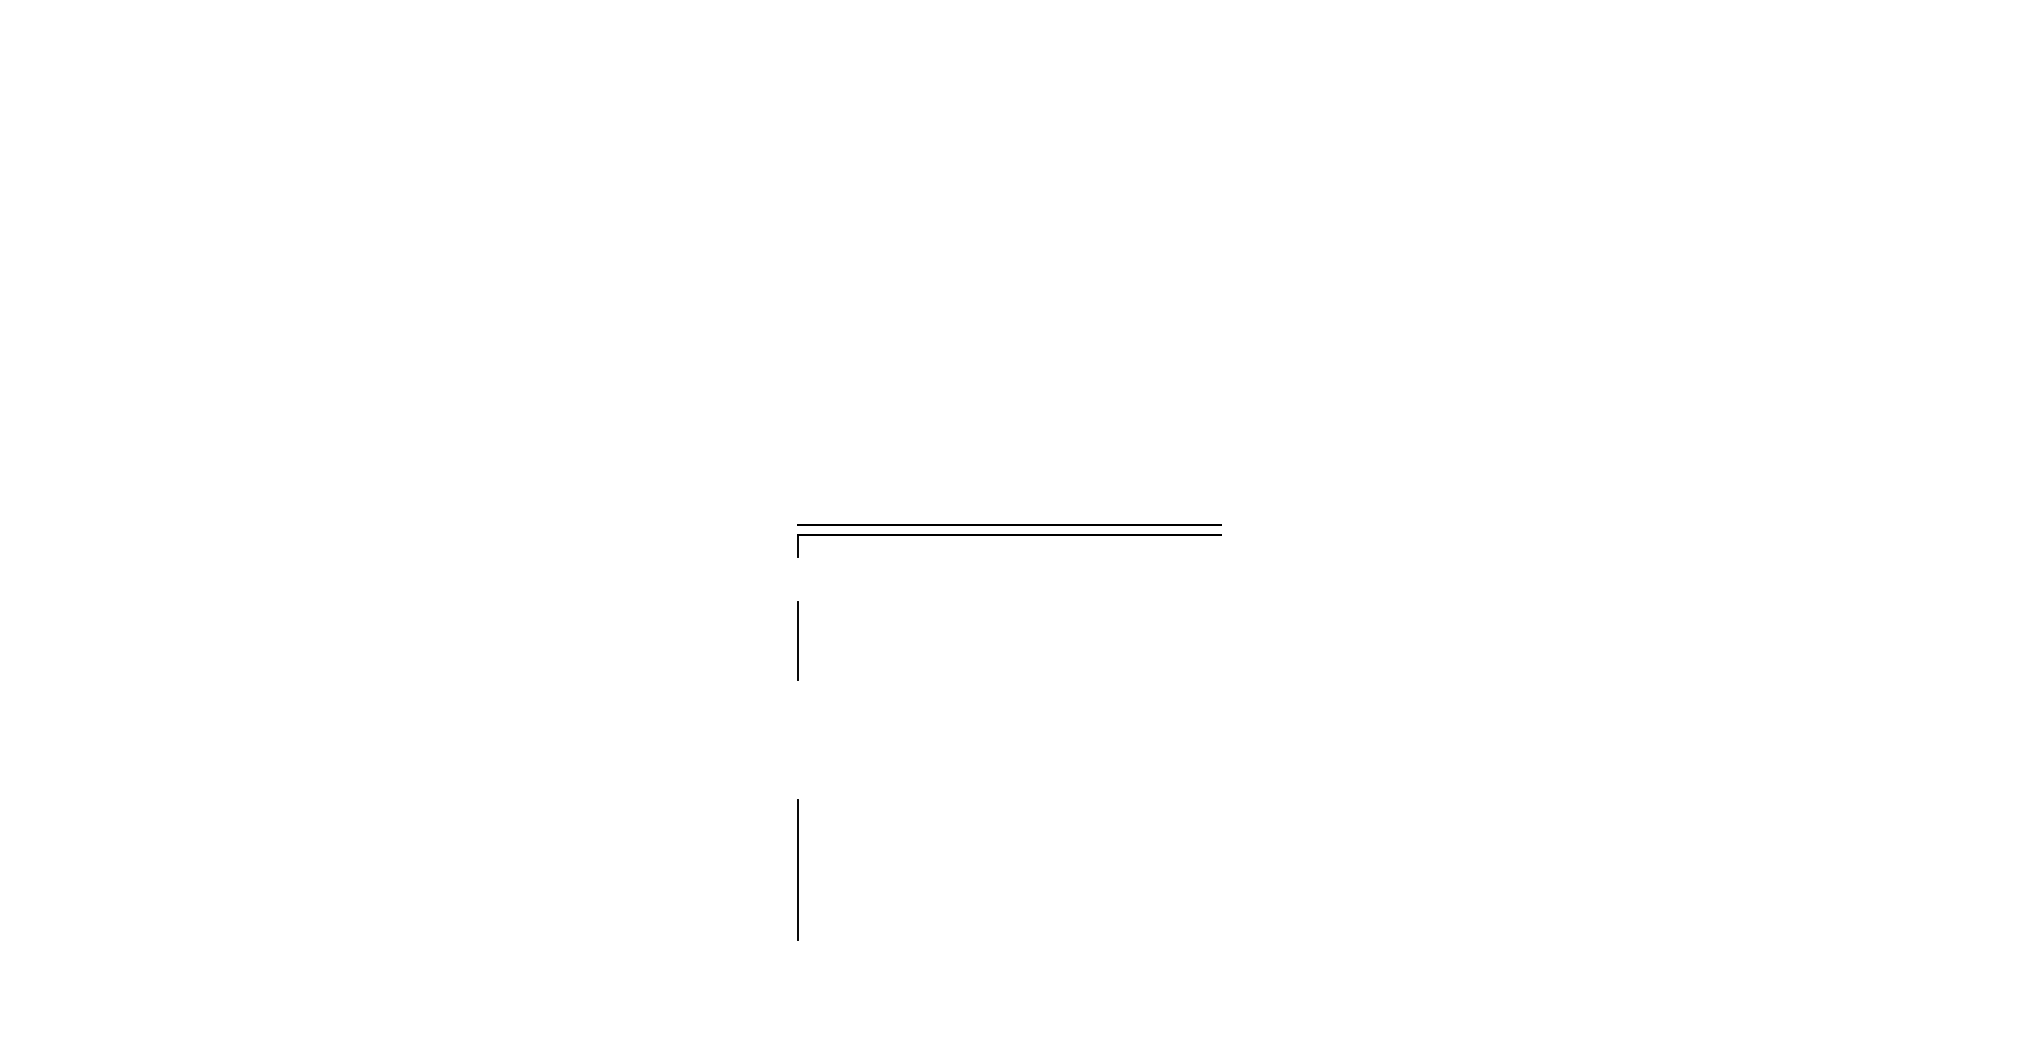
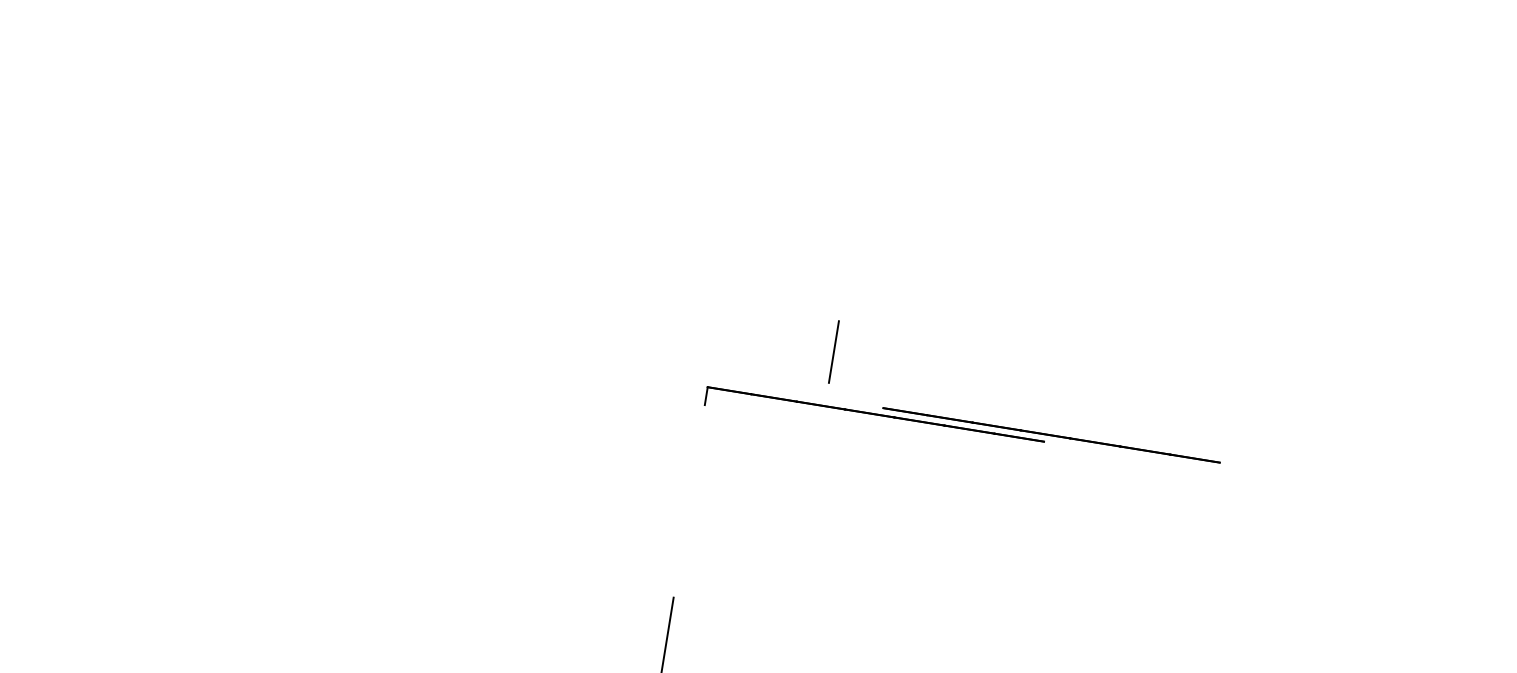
line: (1009, 524) -> (1051, 434), moved
line: (797, 640) -> (834, 351), moved

